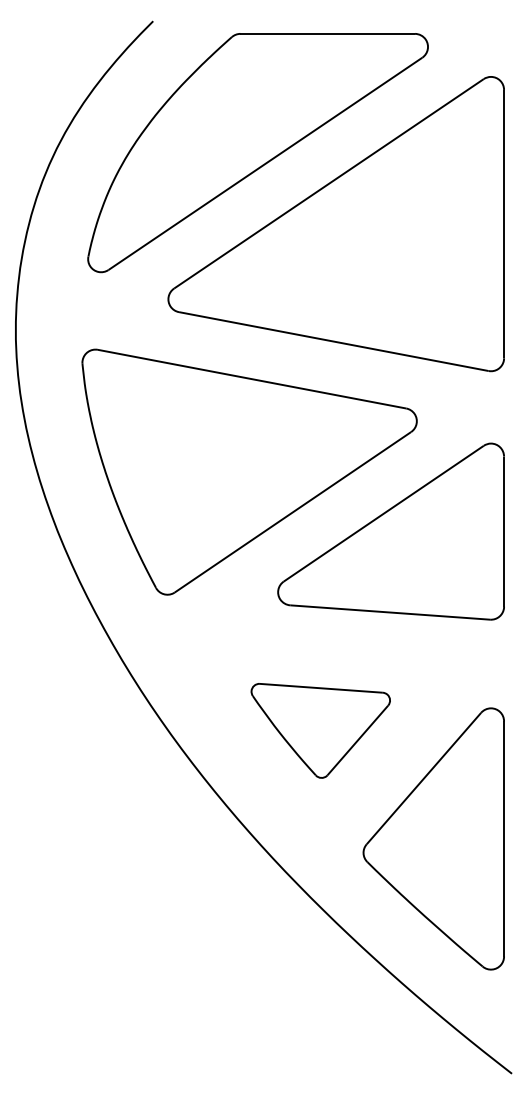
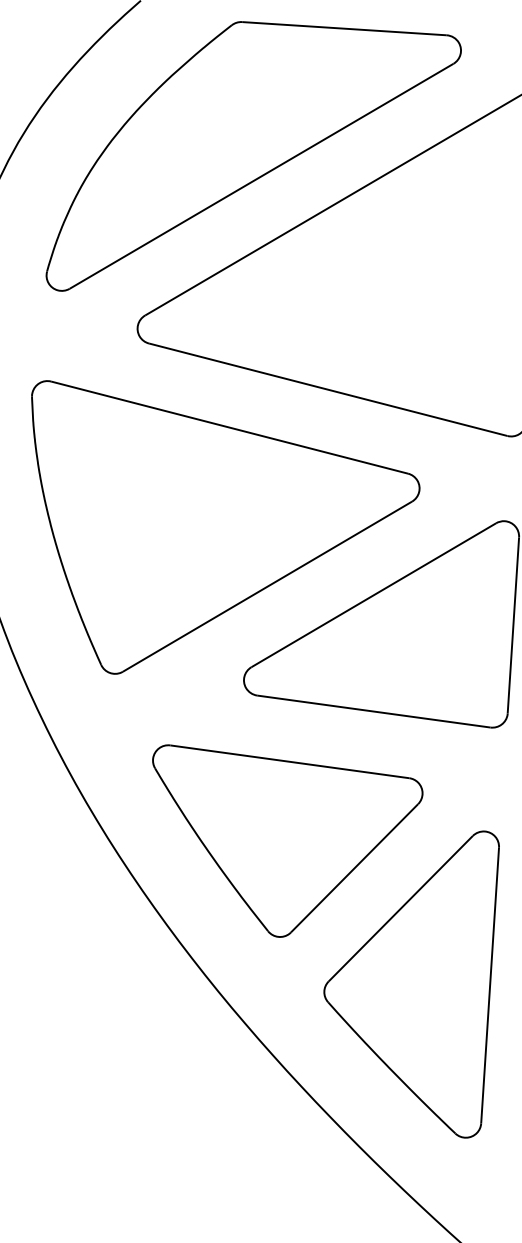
part: (320, 730) -> (283, 844), size x1.67

